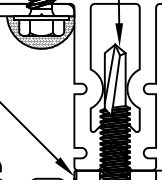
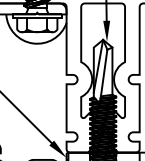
hatch: (40, 31) -> (36, 28), removed

